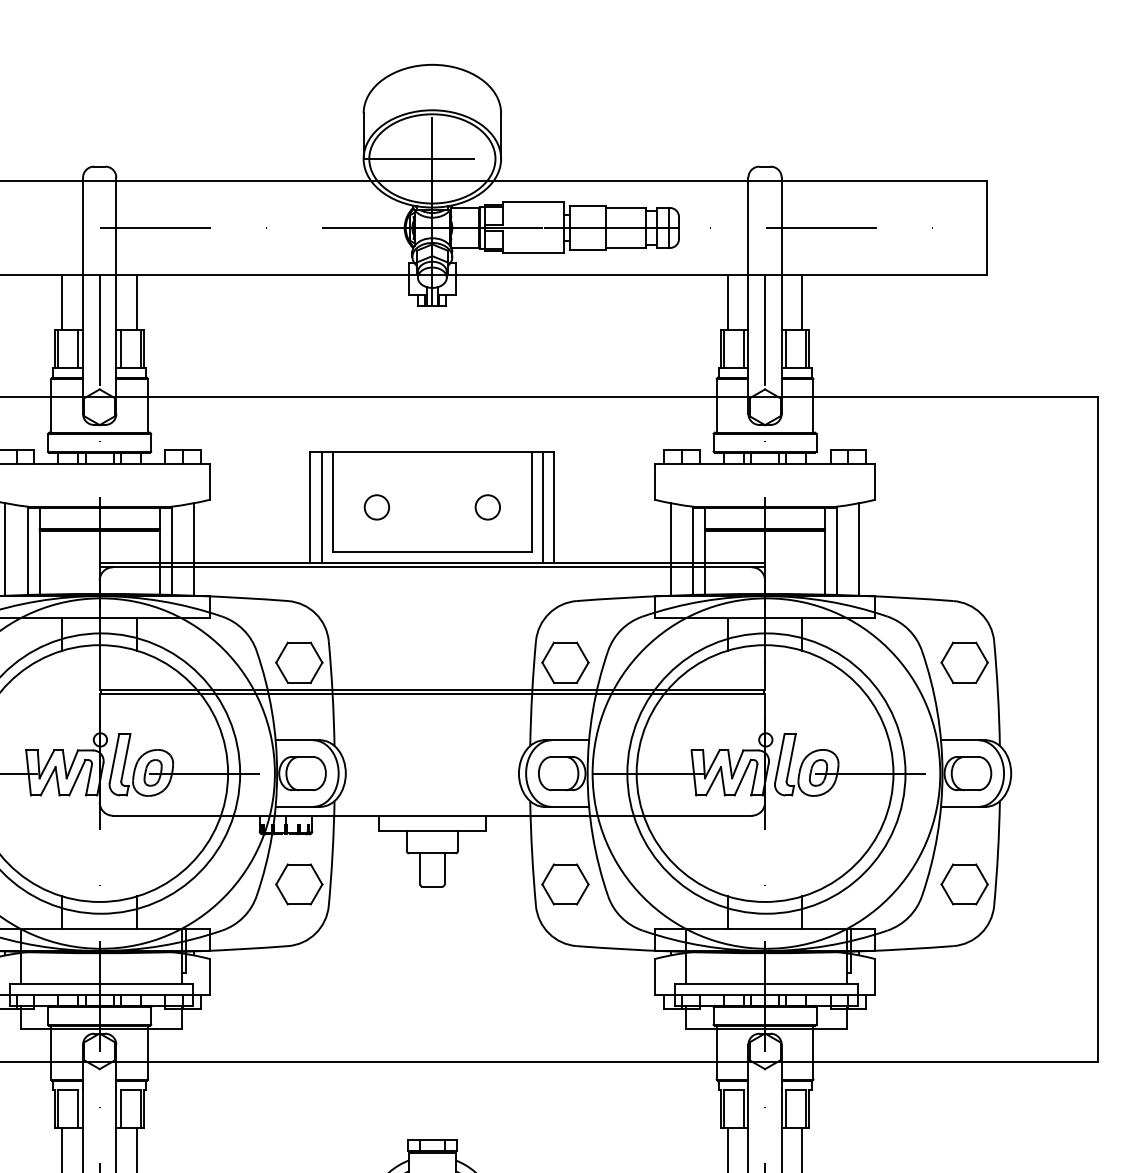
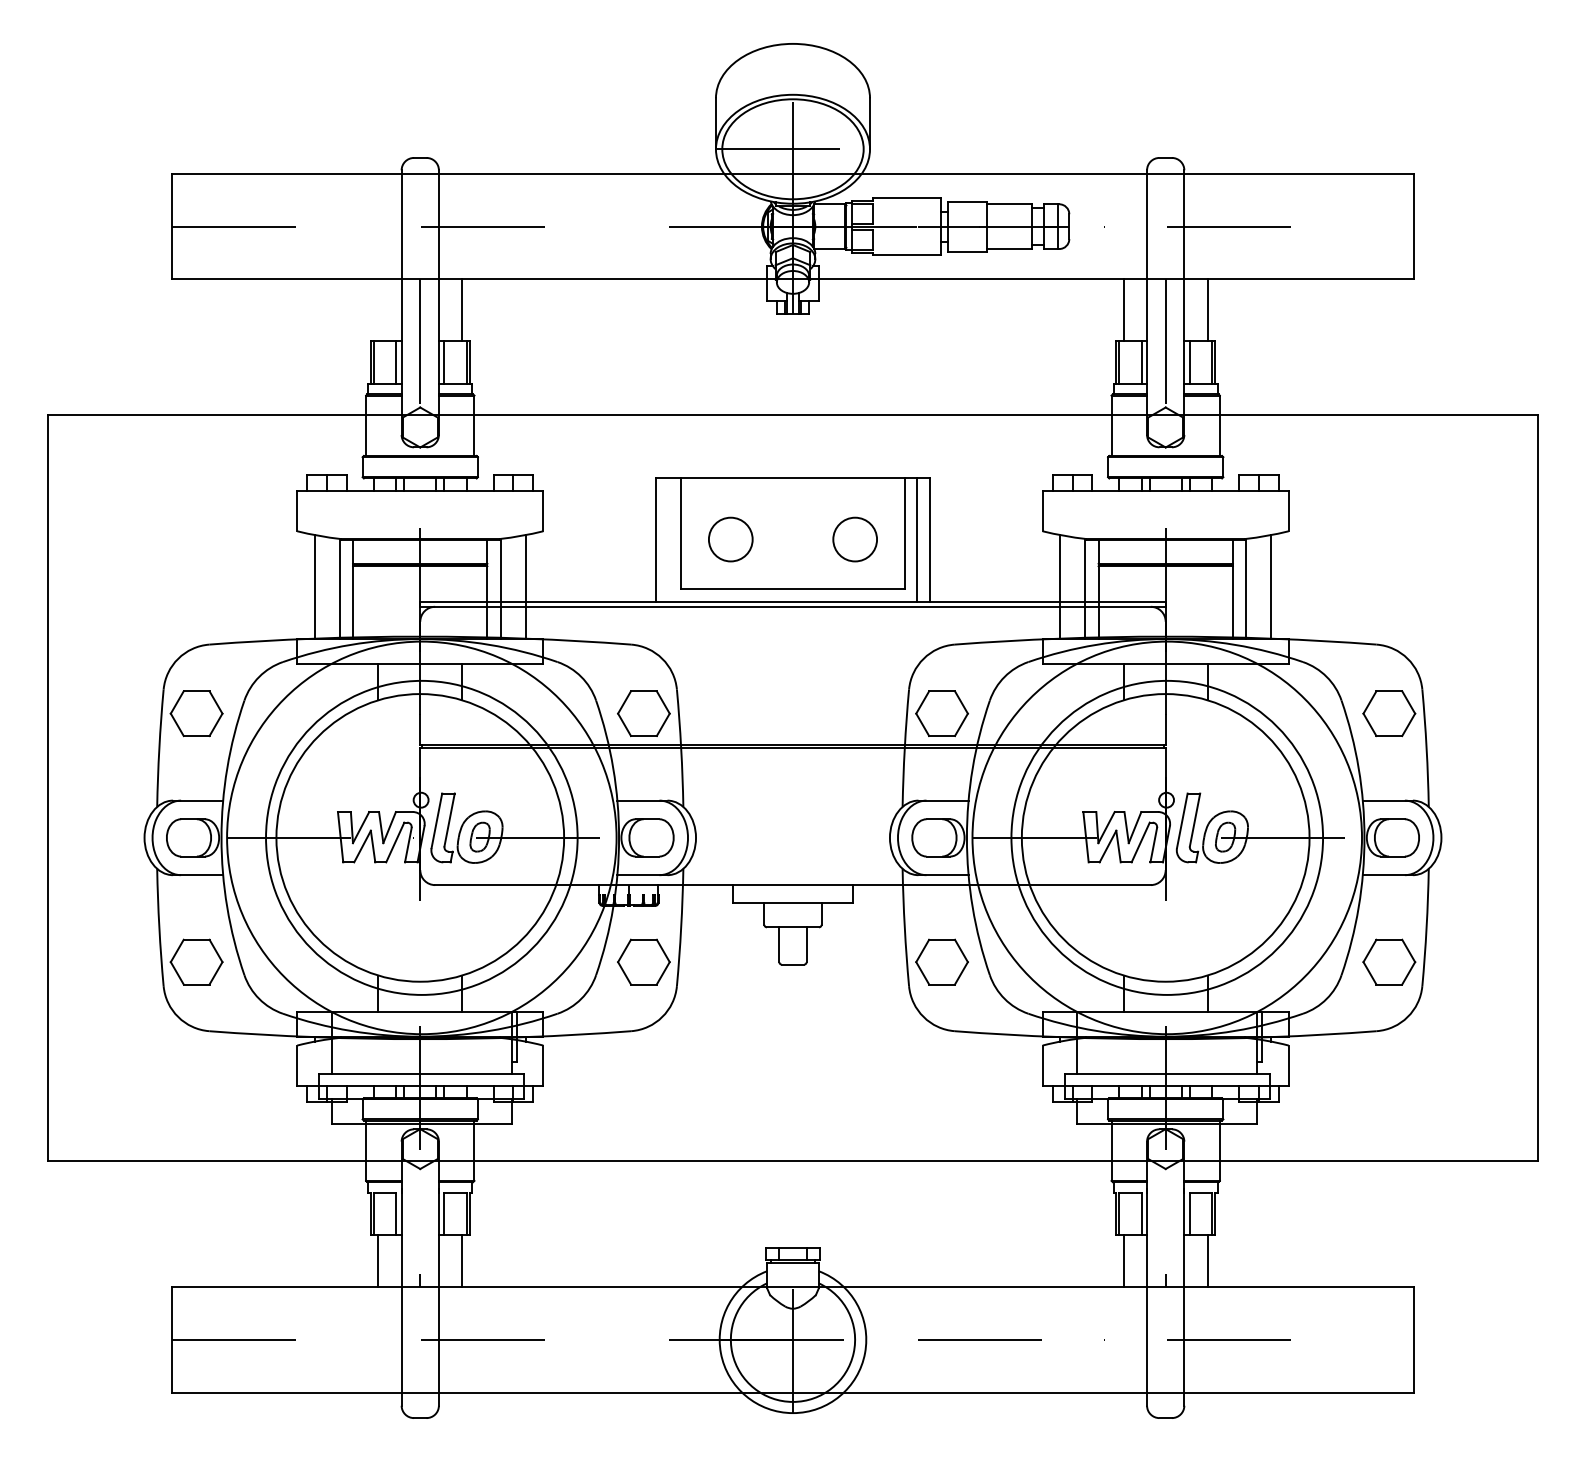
line: (62, 301) -> (378, 309), removed
line: (321, 507) -> (668, 539), removed
circle: (376, 507) -> (730, 539), size x1.6
circle: (487, 507) -> (854, 539), size x1.6

